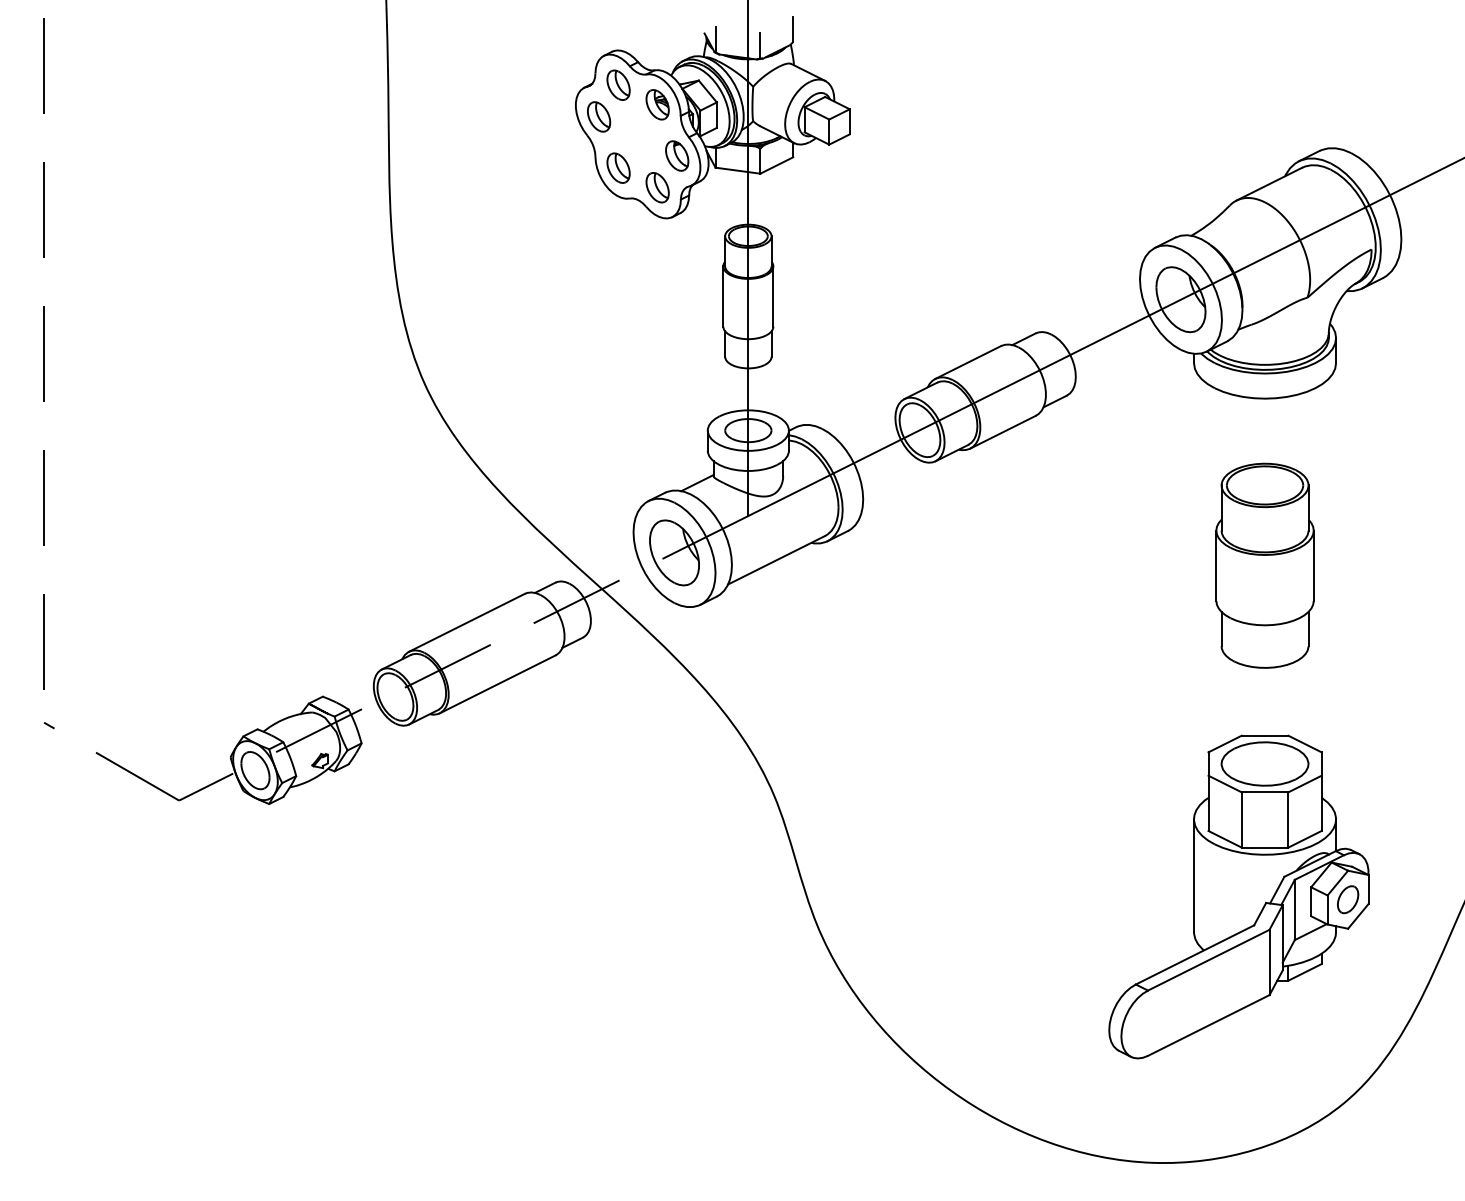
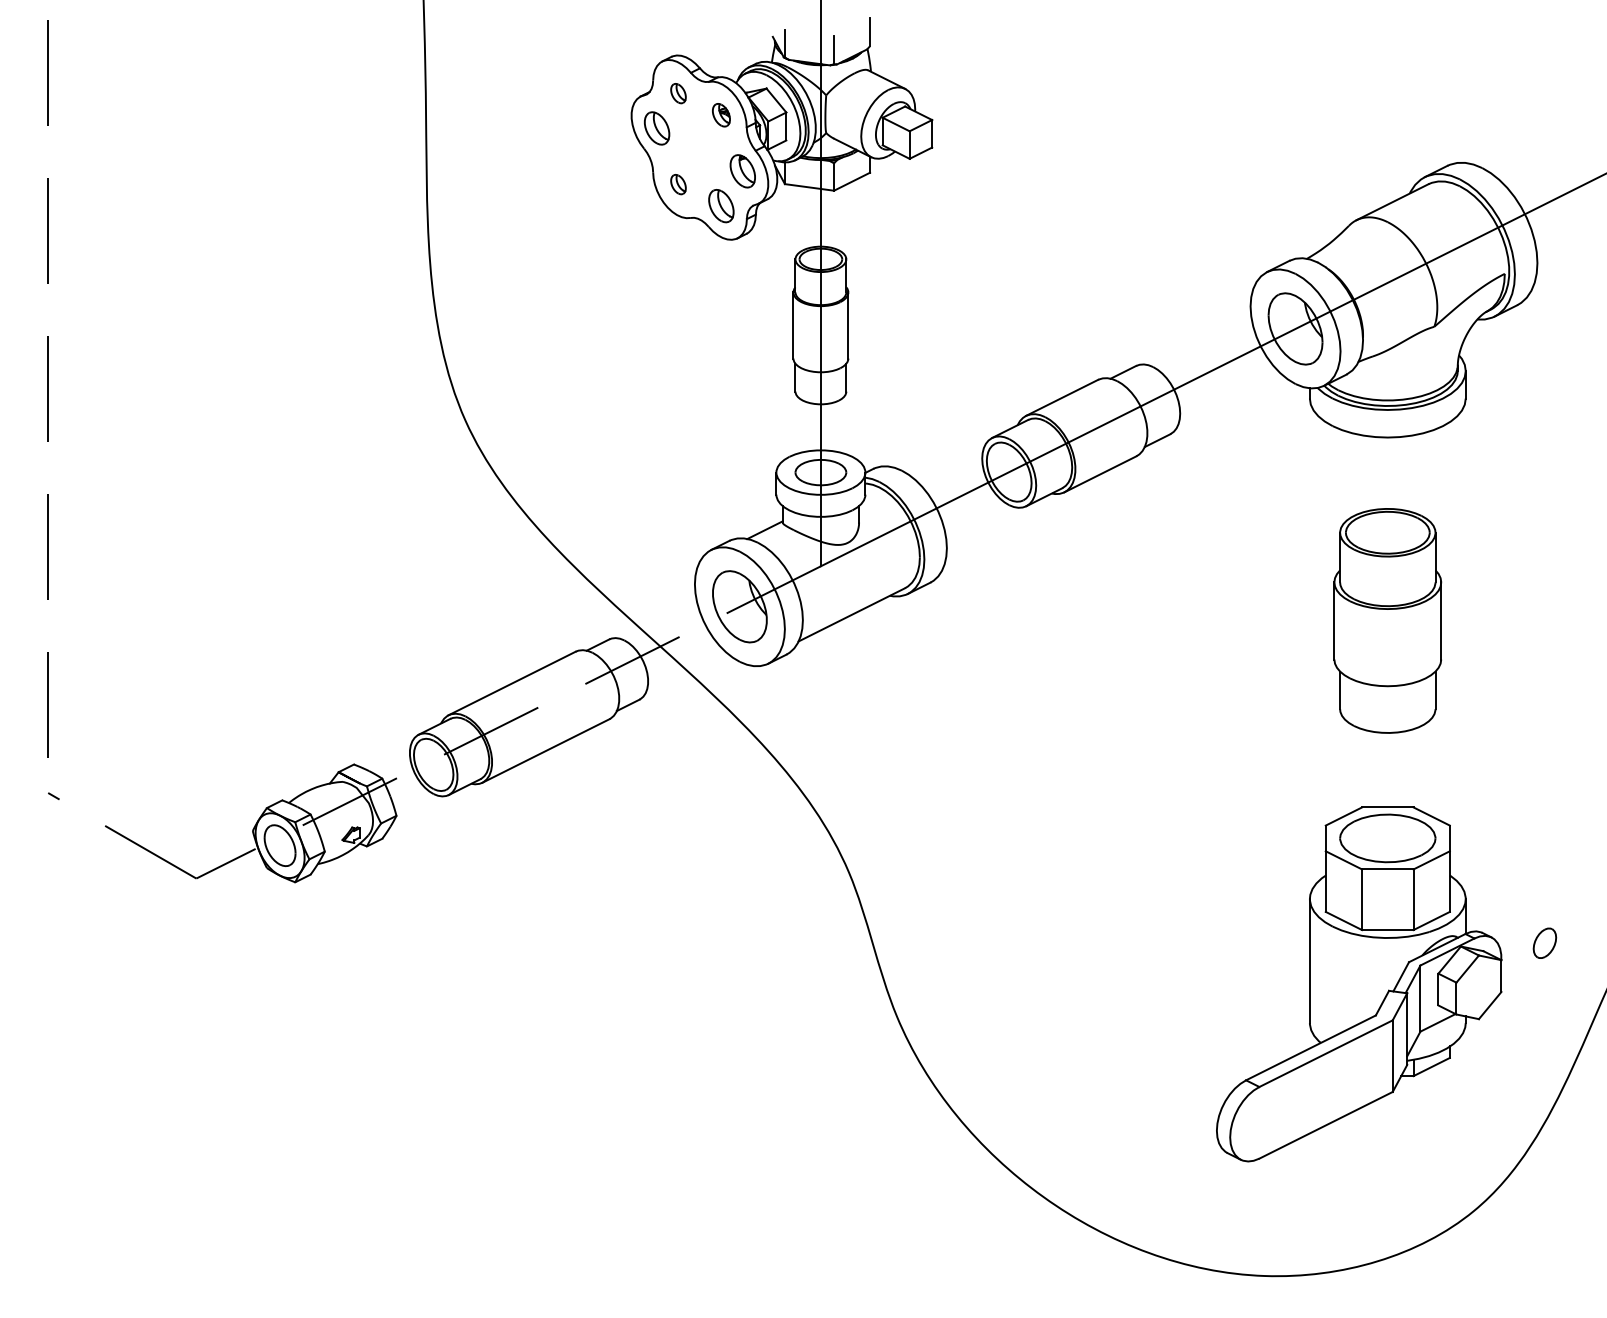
part: (618, 85) -> (678, 93), size x0.6
part: (657, 105) -> (721, 115), size x0.7
part: (618, 168) -> (678, 184), size x0.6
part: (1347, 898) -> (1544, 942), moved

